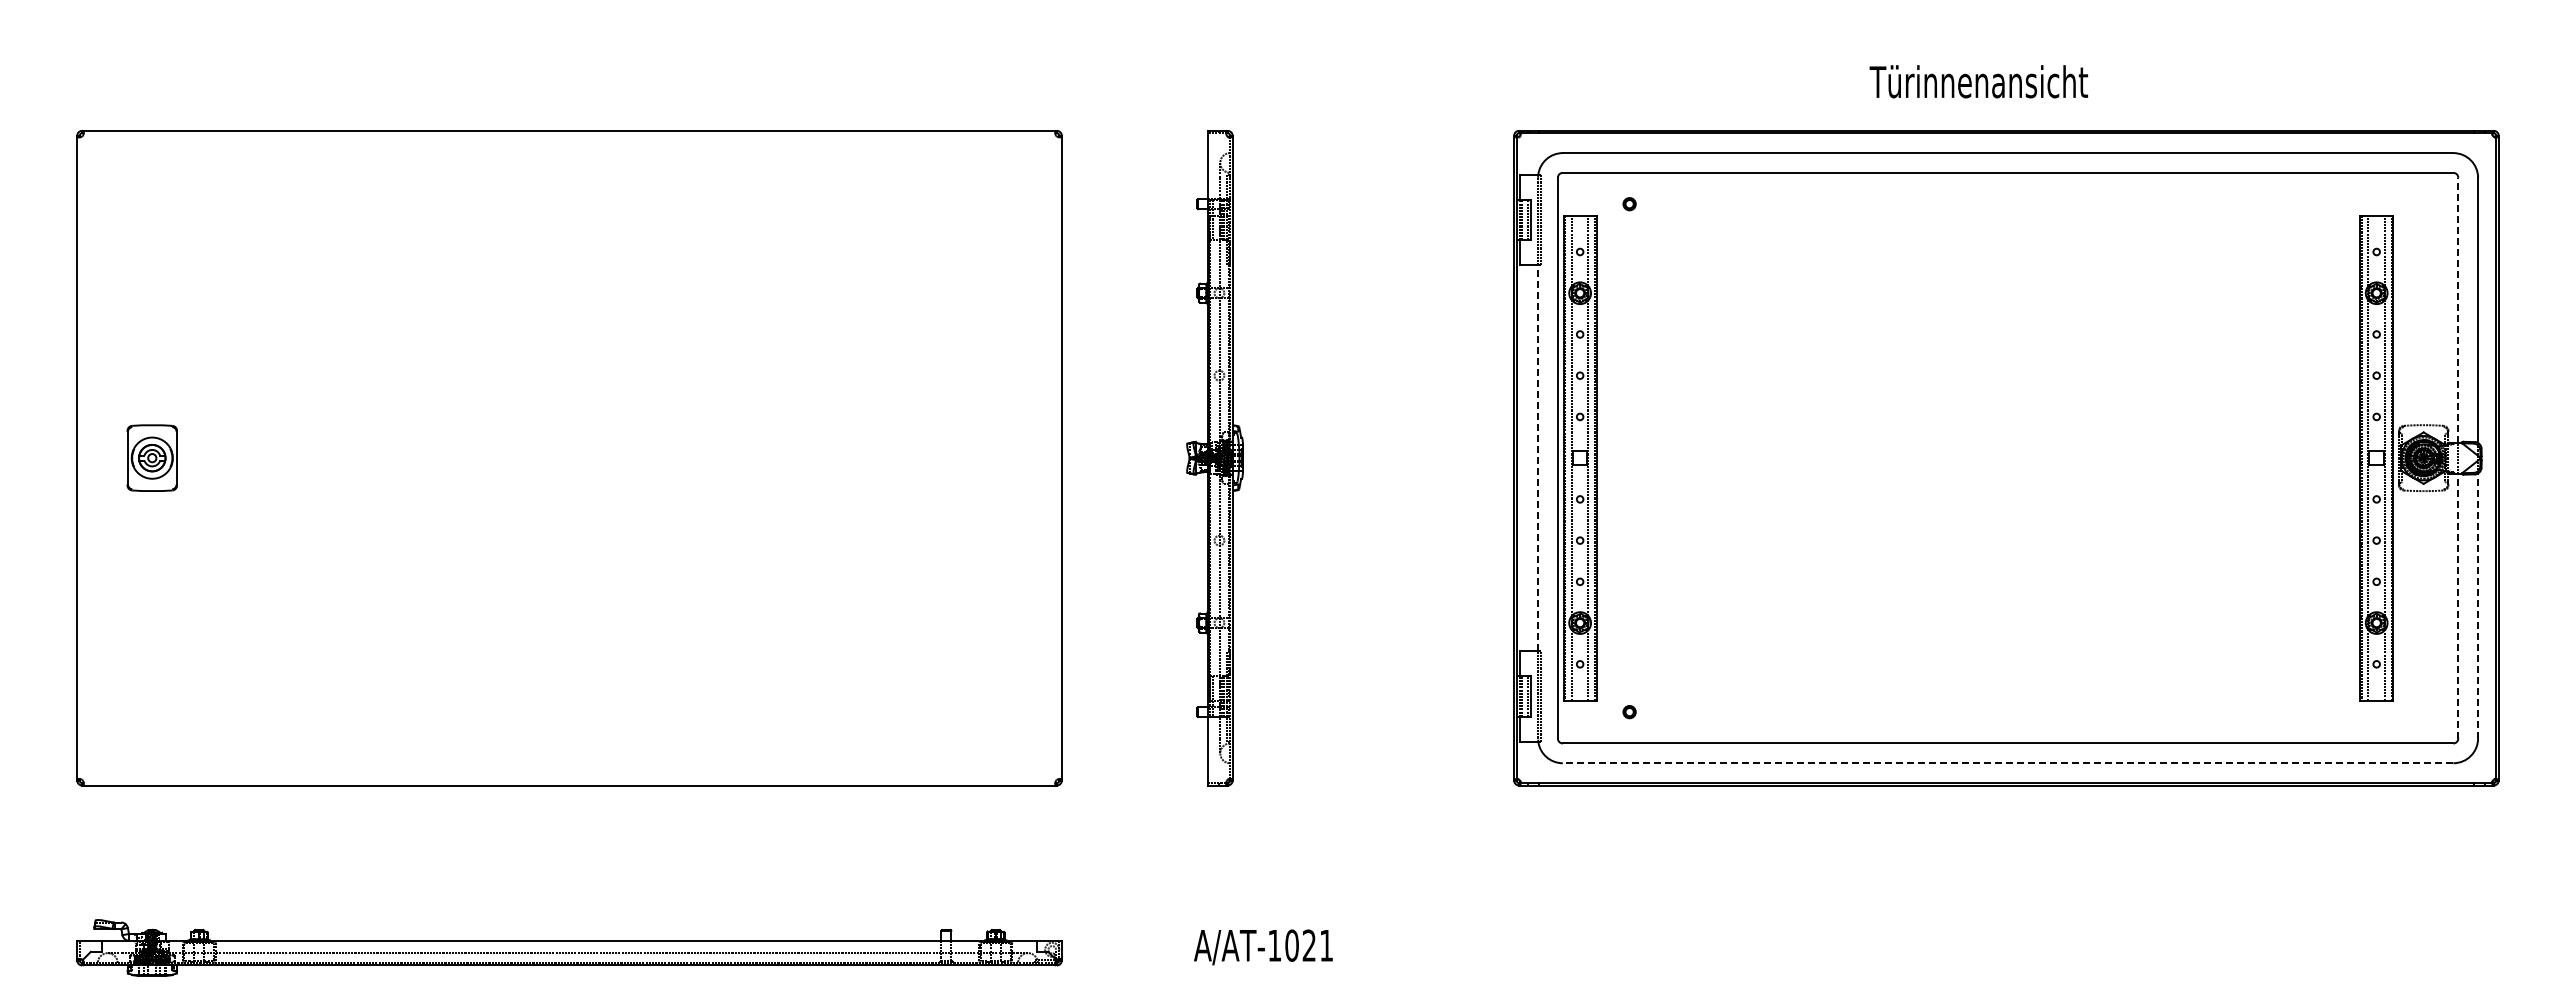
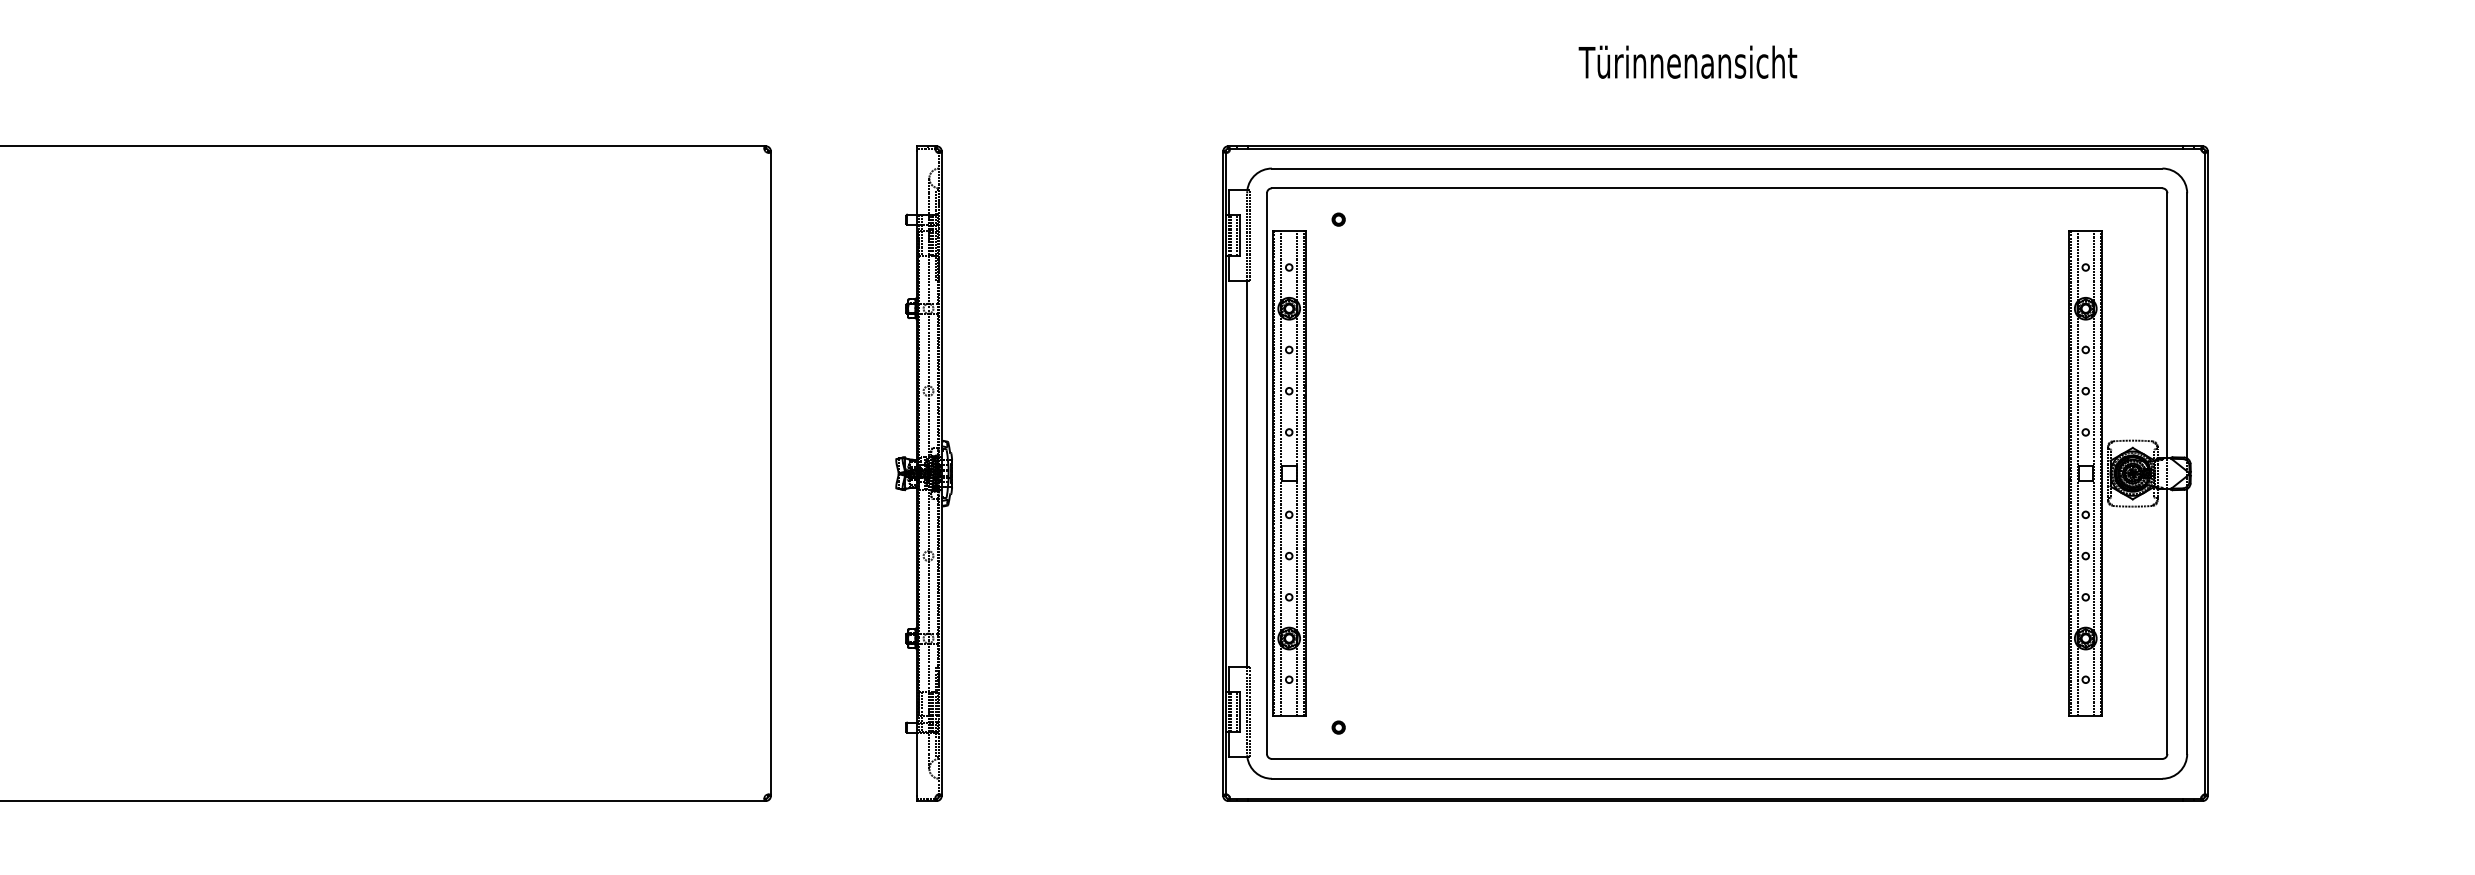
text: (1978, 81) -> (1687, 61), moved
line: (2458, 309) -> (2167, 324), dashed -> solid
line: (1538, 458) -> (1247, 473), dashed -> solid
line: (2458, 605) -> (2167, 620), dashed -> solid
line: (2478, 605) -> (2187, 620), dashed -> solid
line: (2007, 763) -> (1716, 778), dashed -> solid

